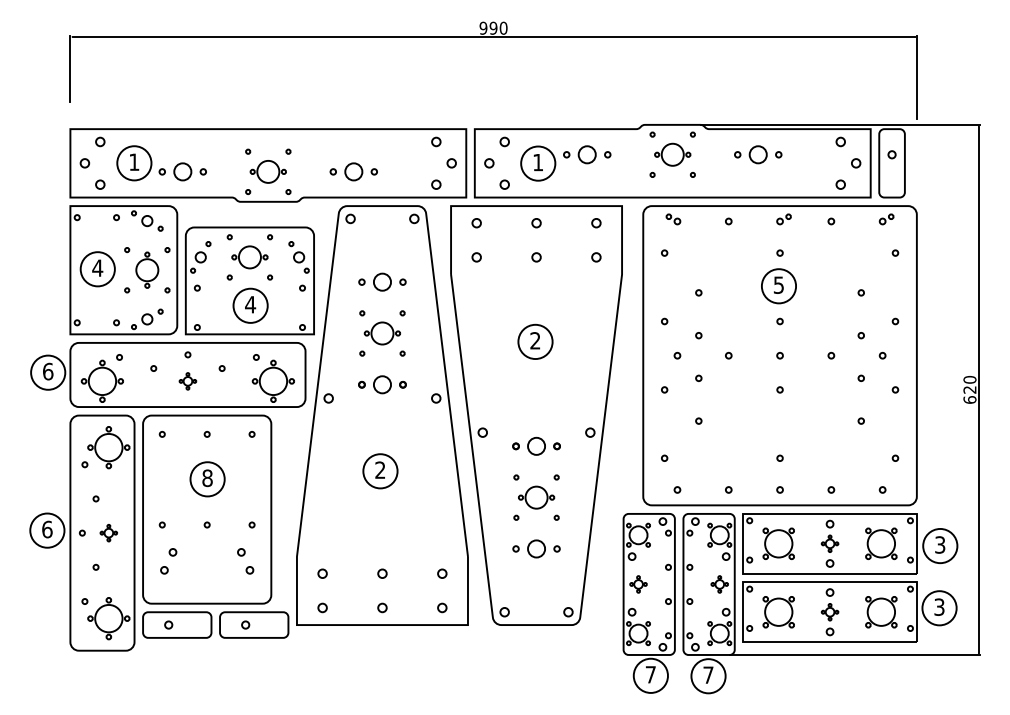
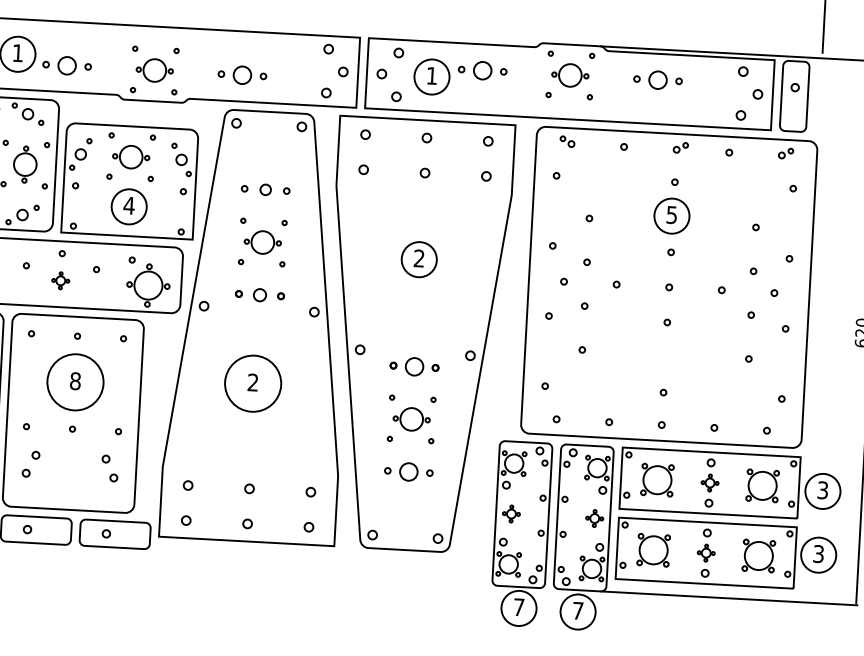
circle: (382, 281) -> (265, 189), size x0.6
circle: (382, 384) -> (260, 294), size x0.7
circle: (380, 471) -> (253, 383), size x1.6
circle: (207, 479) -> (75, 382), size x1.6

